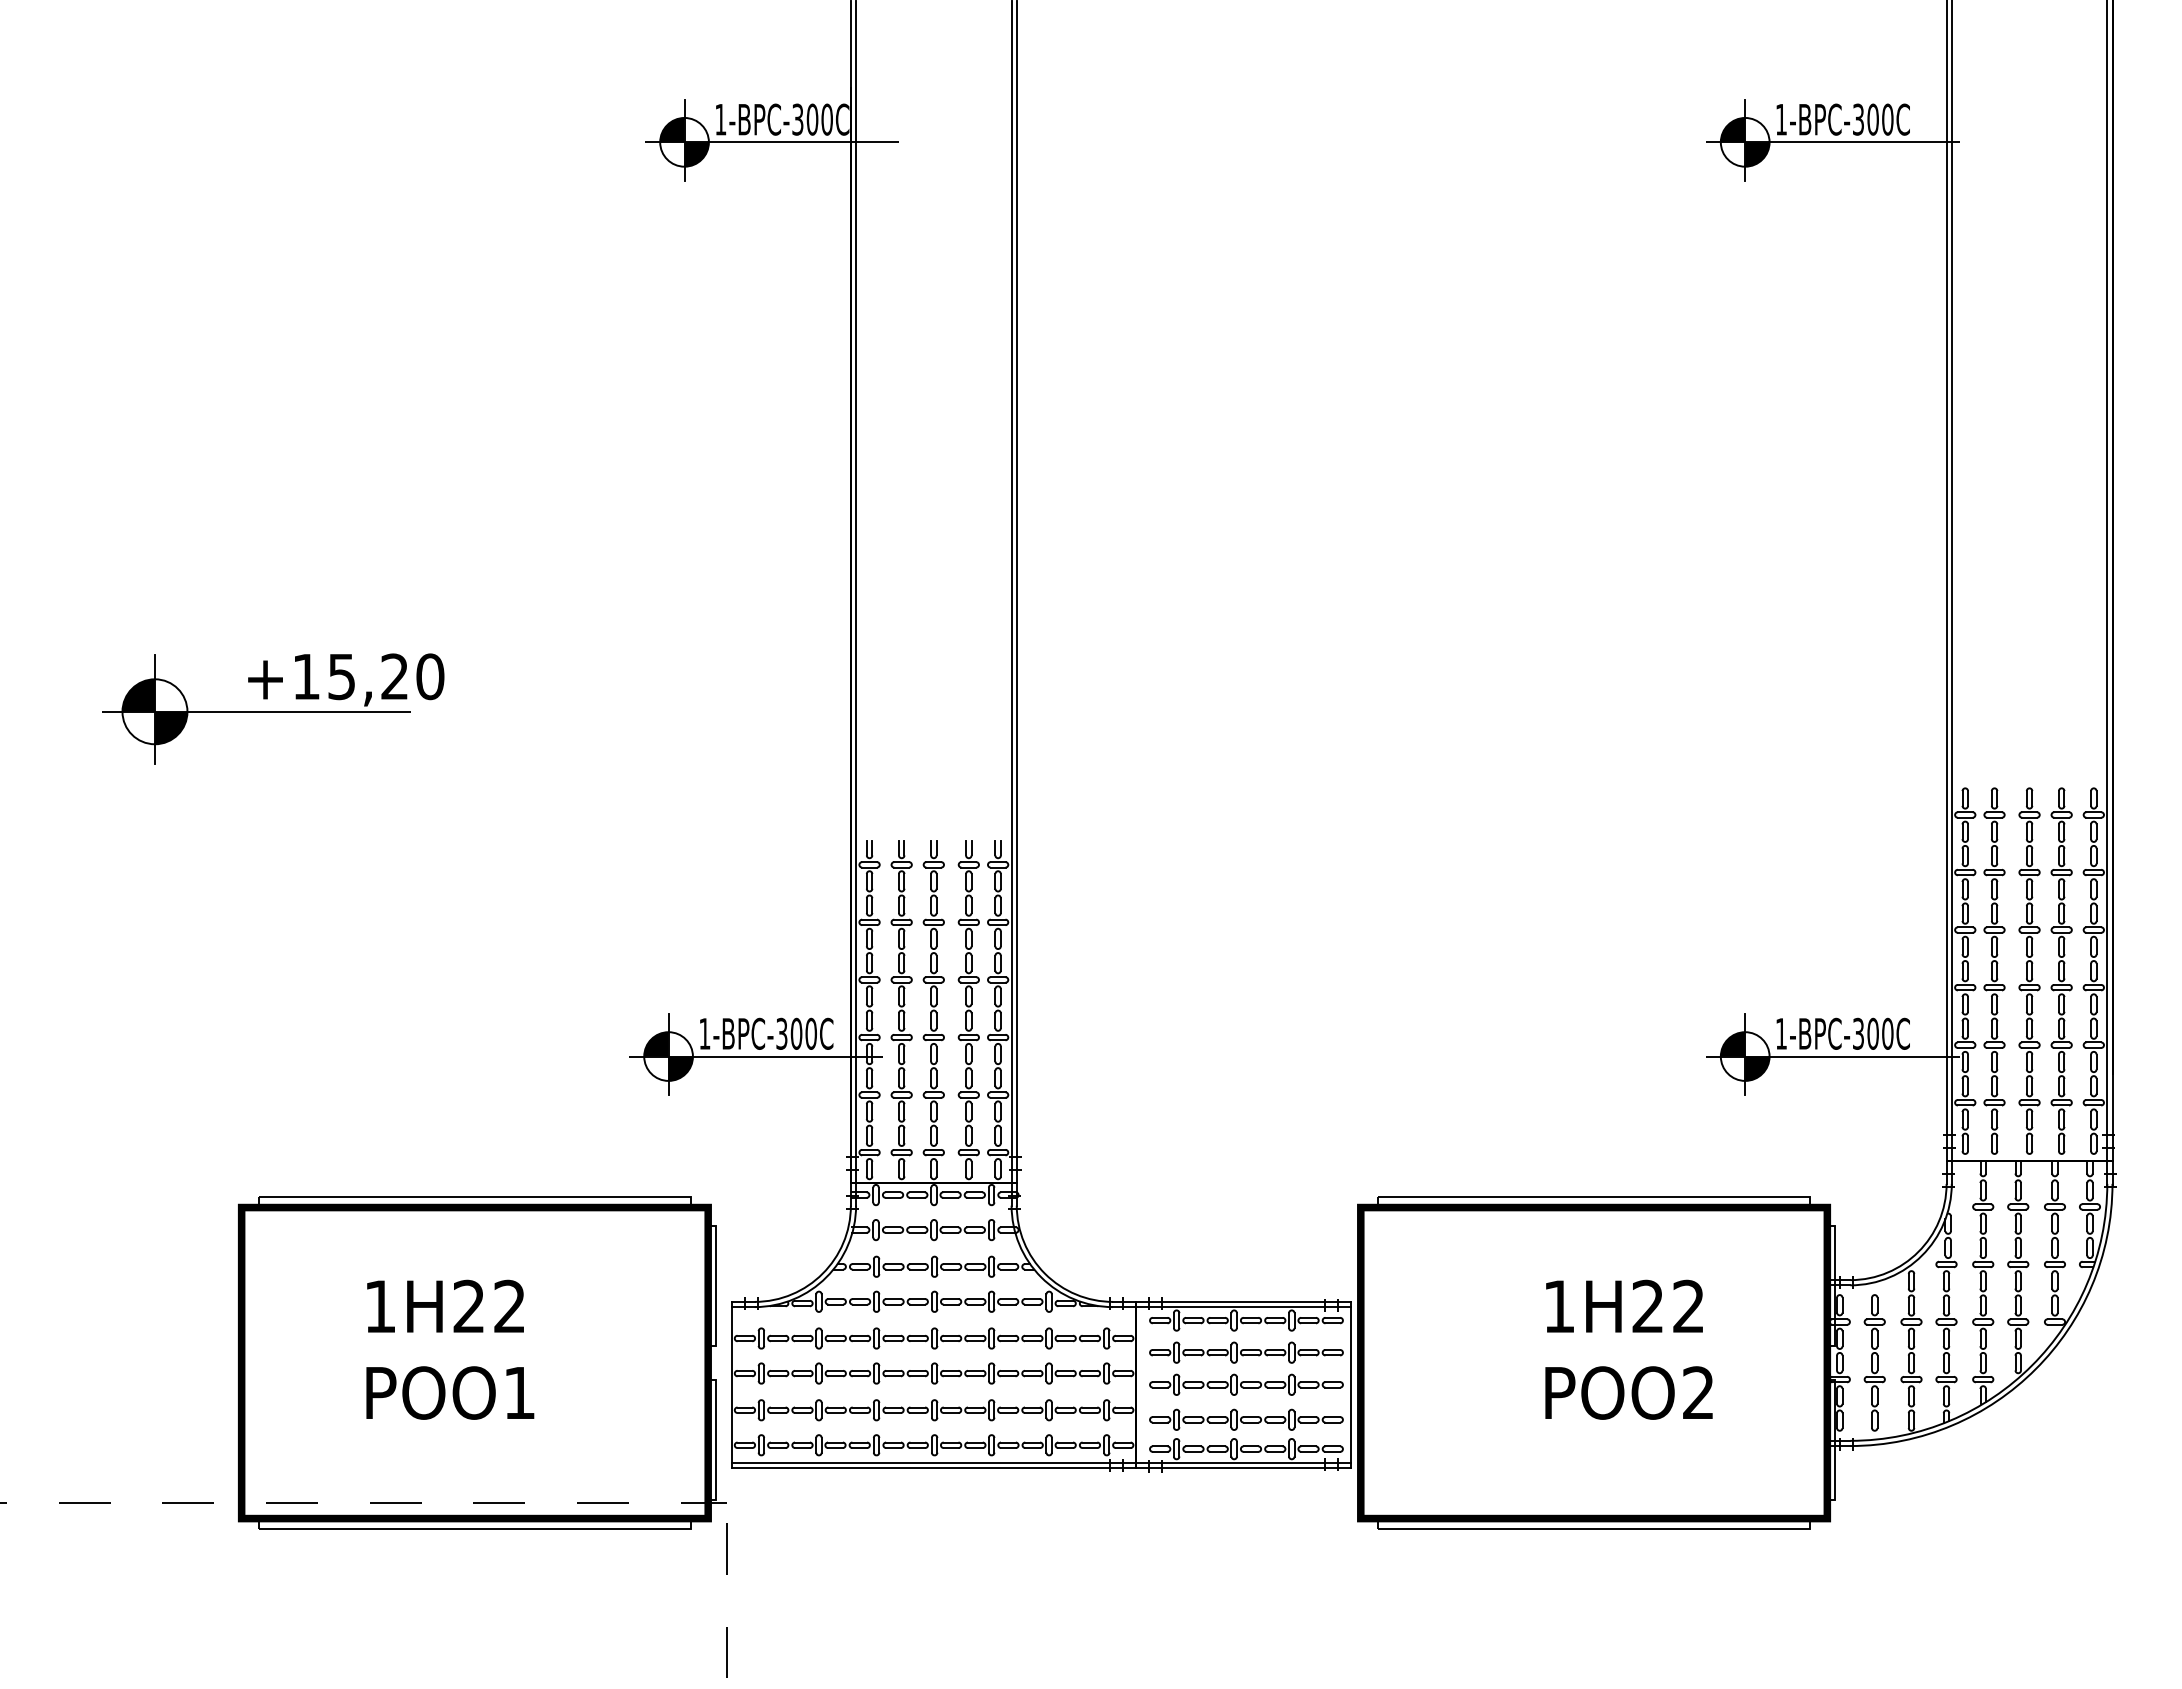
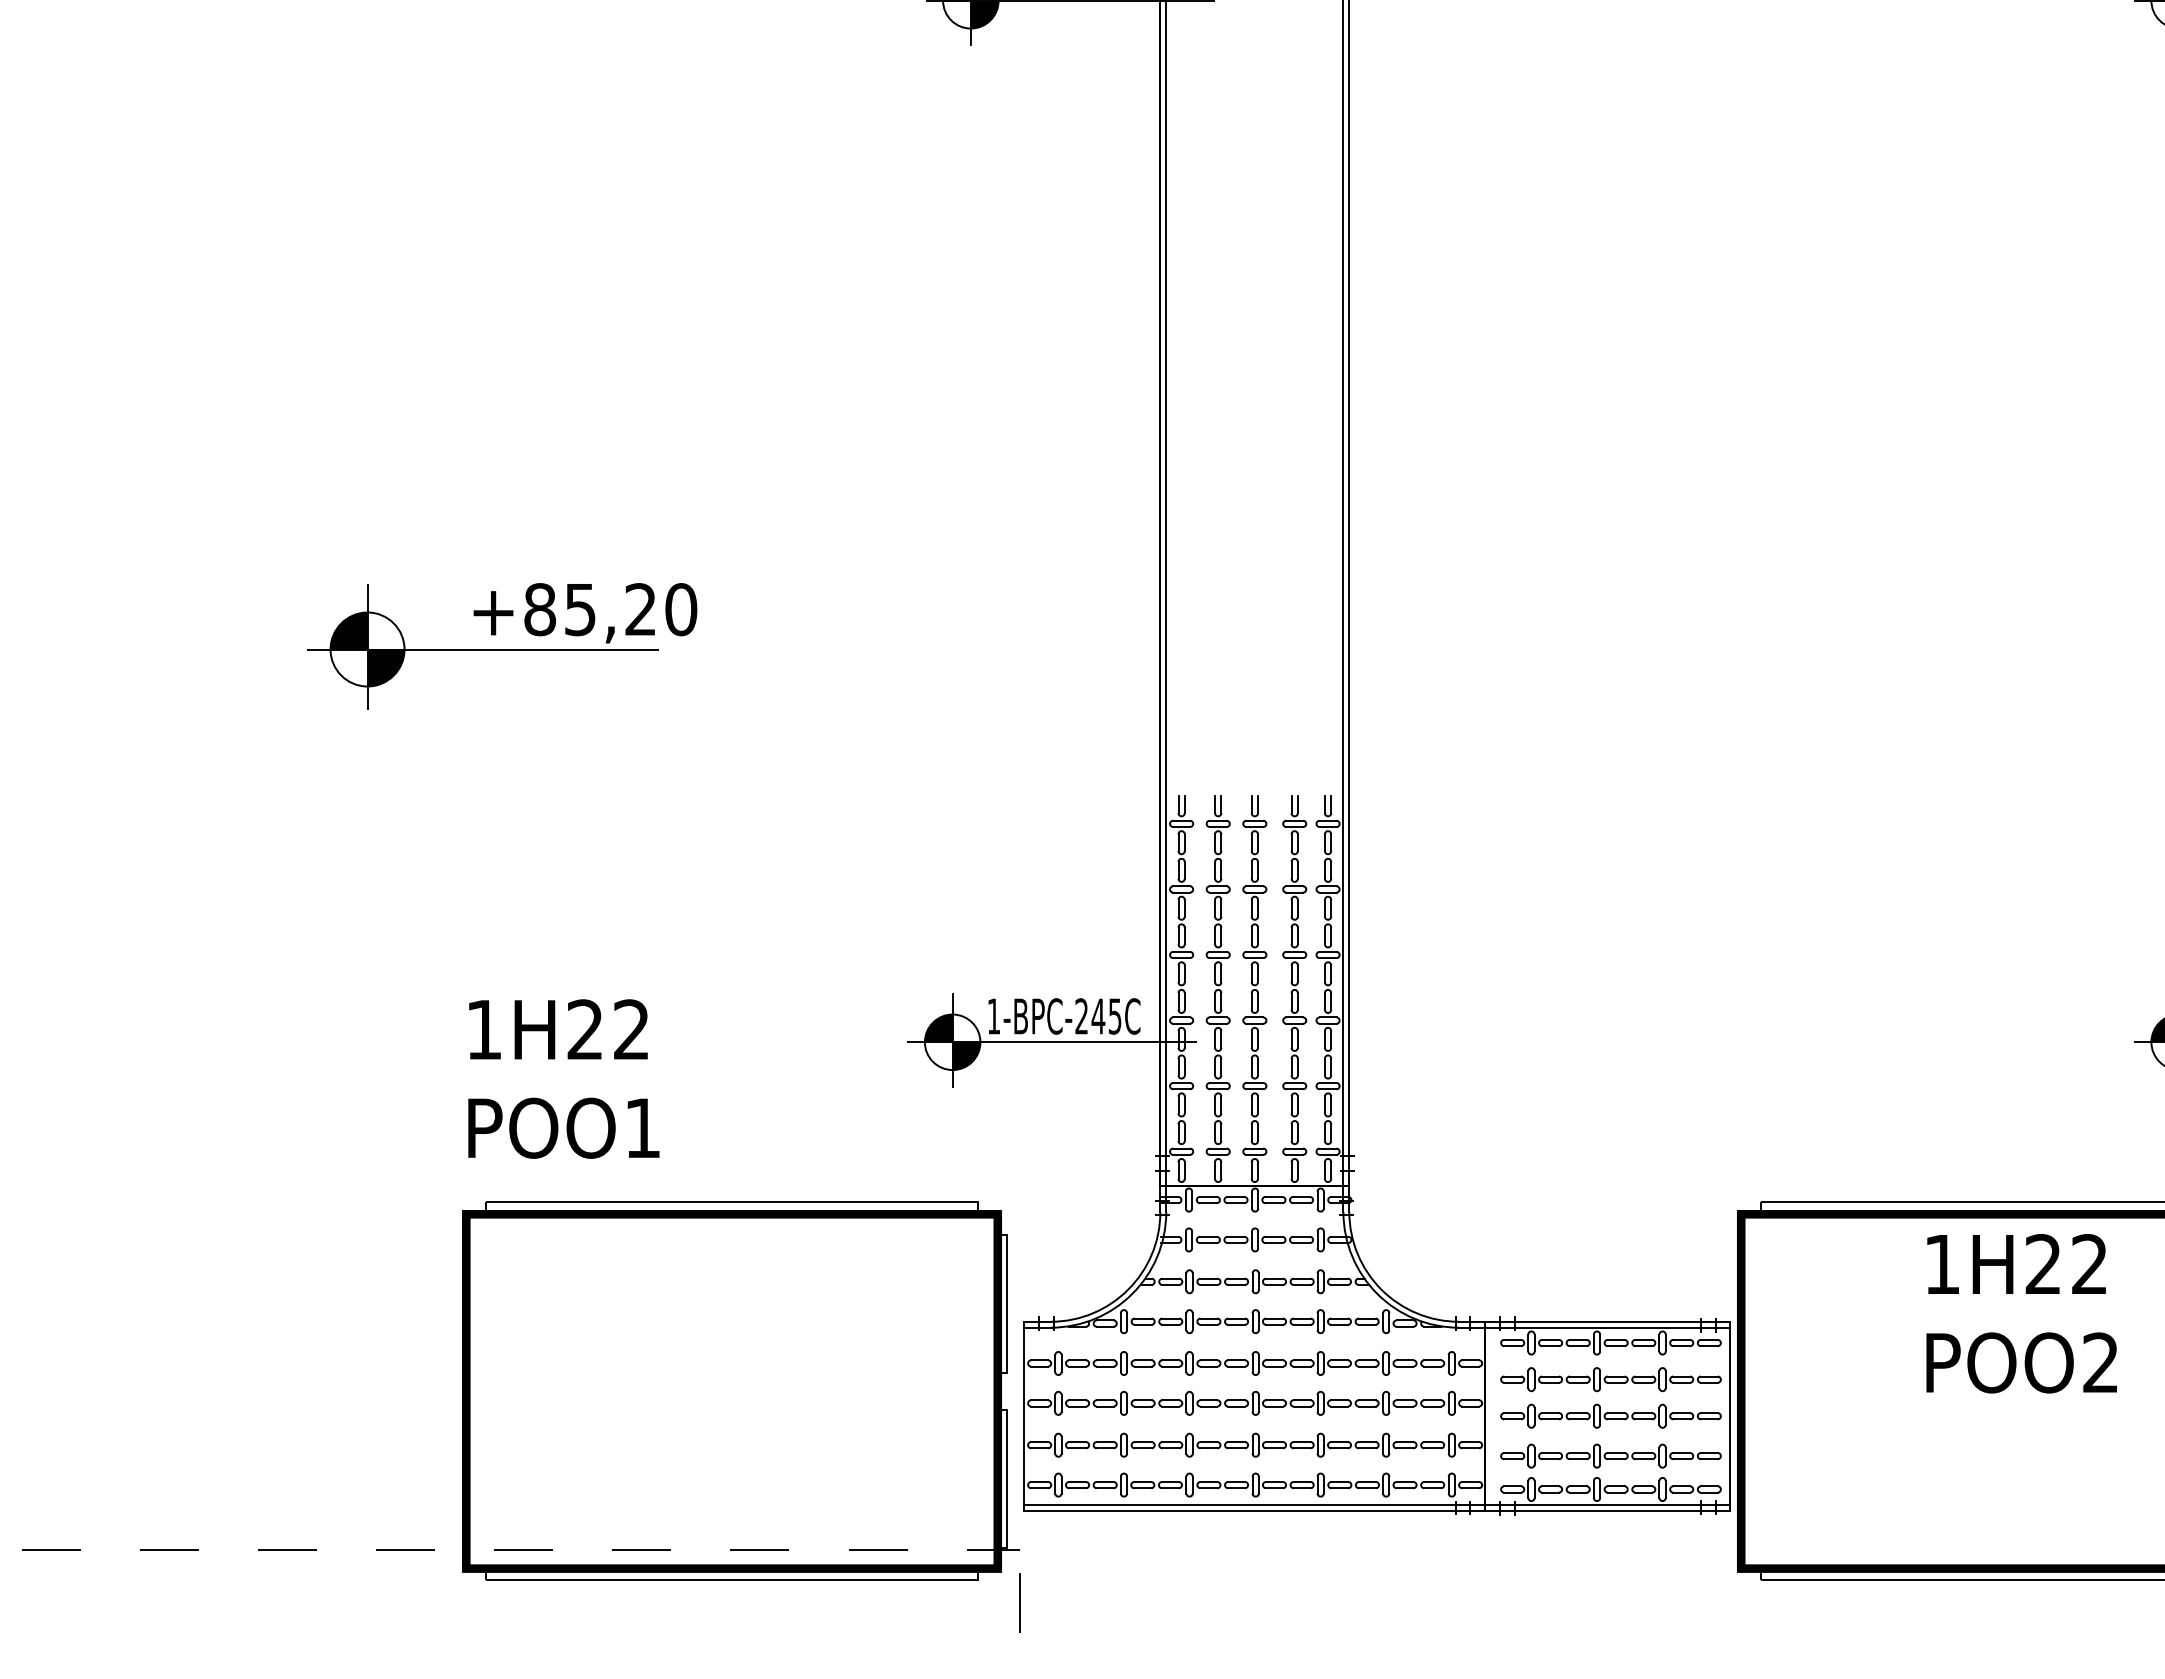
text: (306, 676) -> (540, 609), +15,20 -> +85,20
text: (796, 1033) -> (1098, 1016), 1-BPC-300C -> 1-BPC-245C
text: (450, 1349) -> (564, 1078), moved
text: (1628, 1349) -> (2021, 1313), moved

